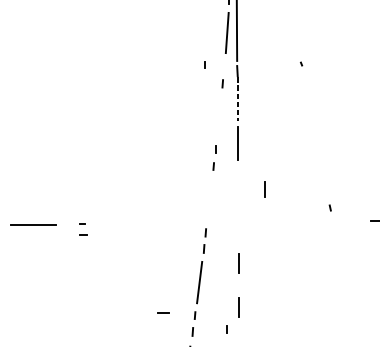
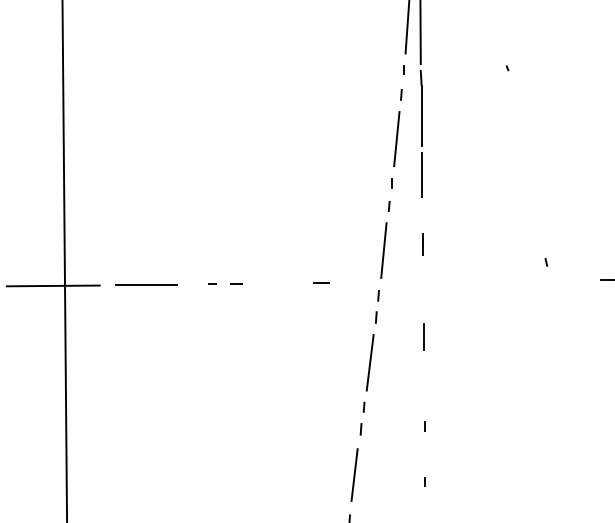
line: (204, 64) -> (403, 69), moved
line: (237, 99) -> (421, 115), dashed -> solid
line: (219, 116) -> (396, 139), added
line: (264, 189) -> (422, 244), moved
line: (209, 199) -> (383, 250), added
line: (83, 234) -> (236, 283), moved
line: (239, 306) -> (423, 395), removed
line: (163, 312) -> (321, 282), moved
line: (226, 329) -> (424, 426), moved

